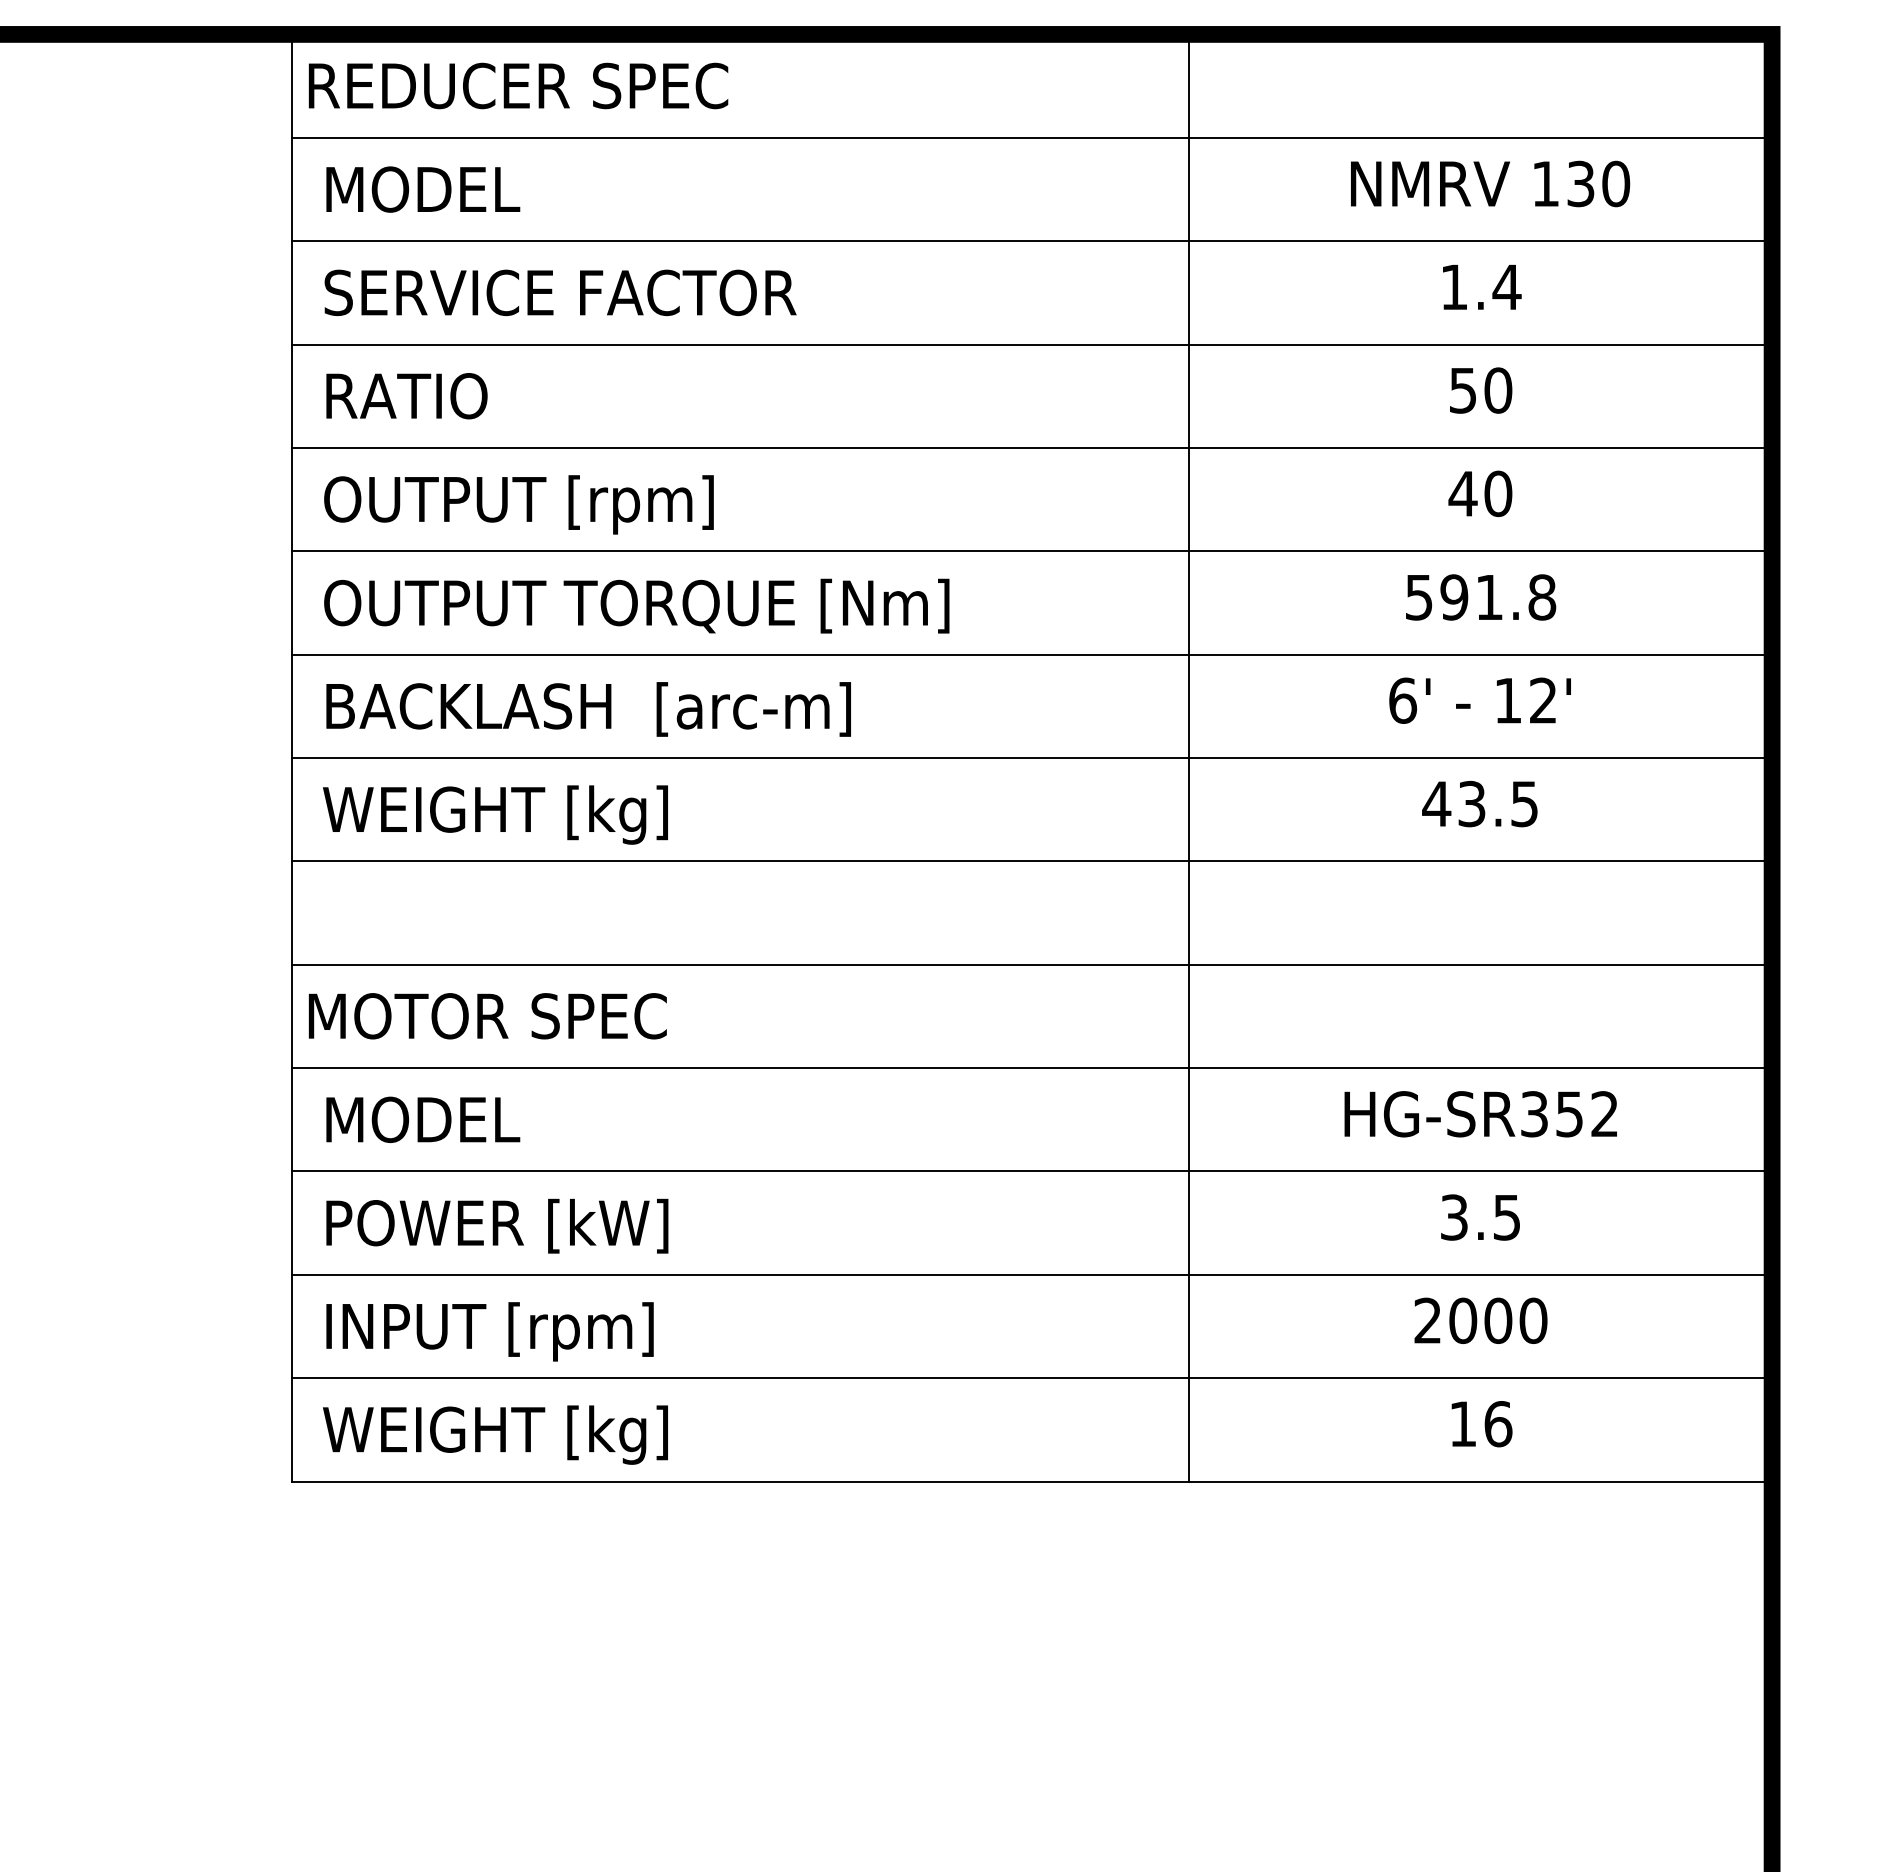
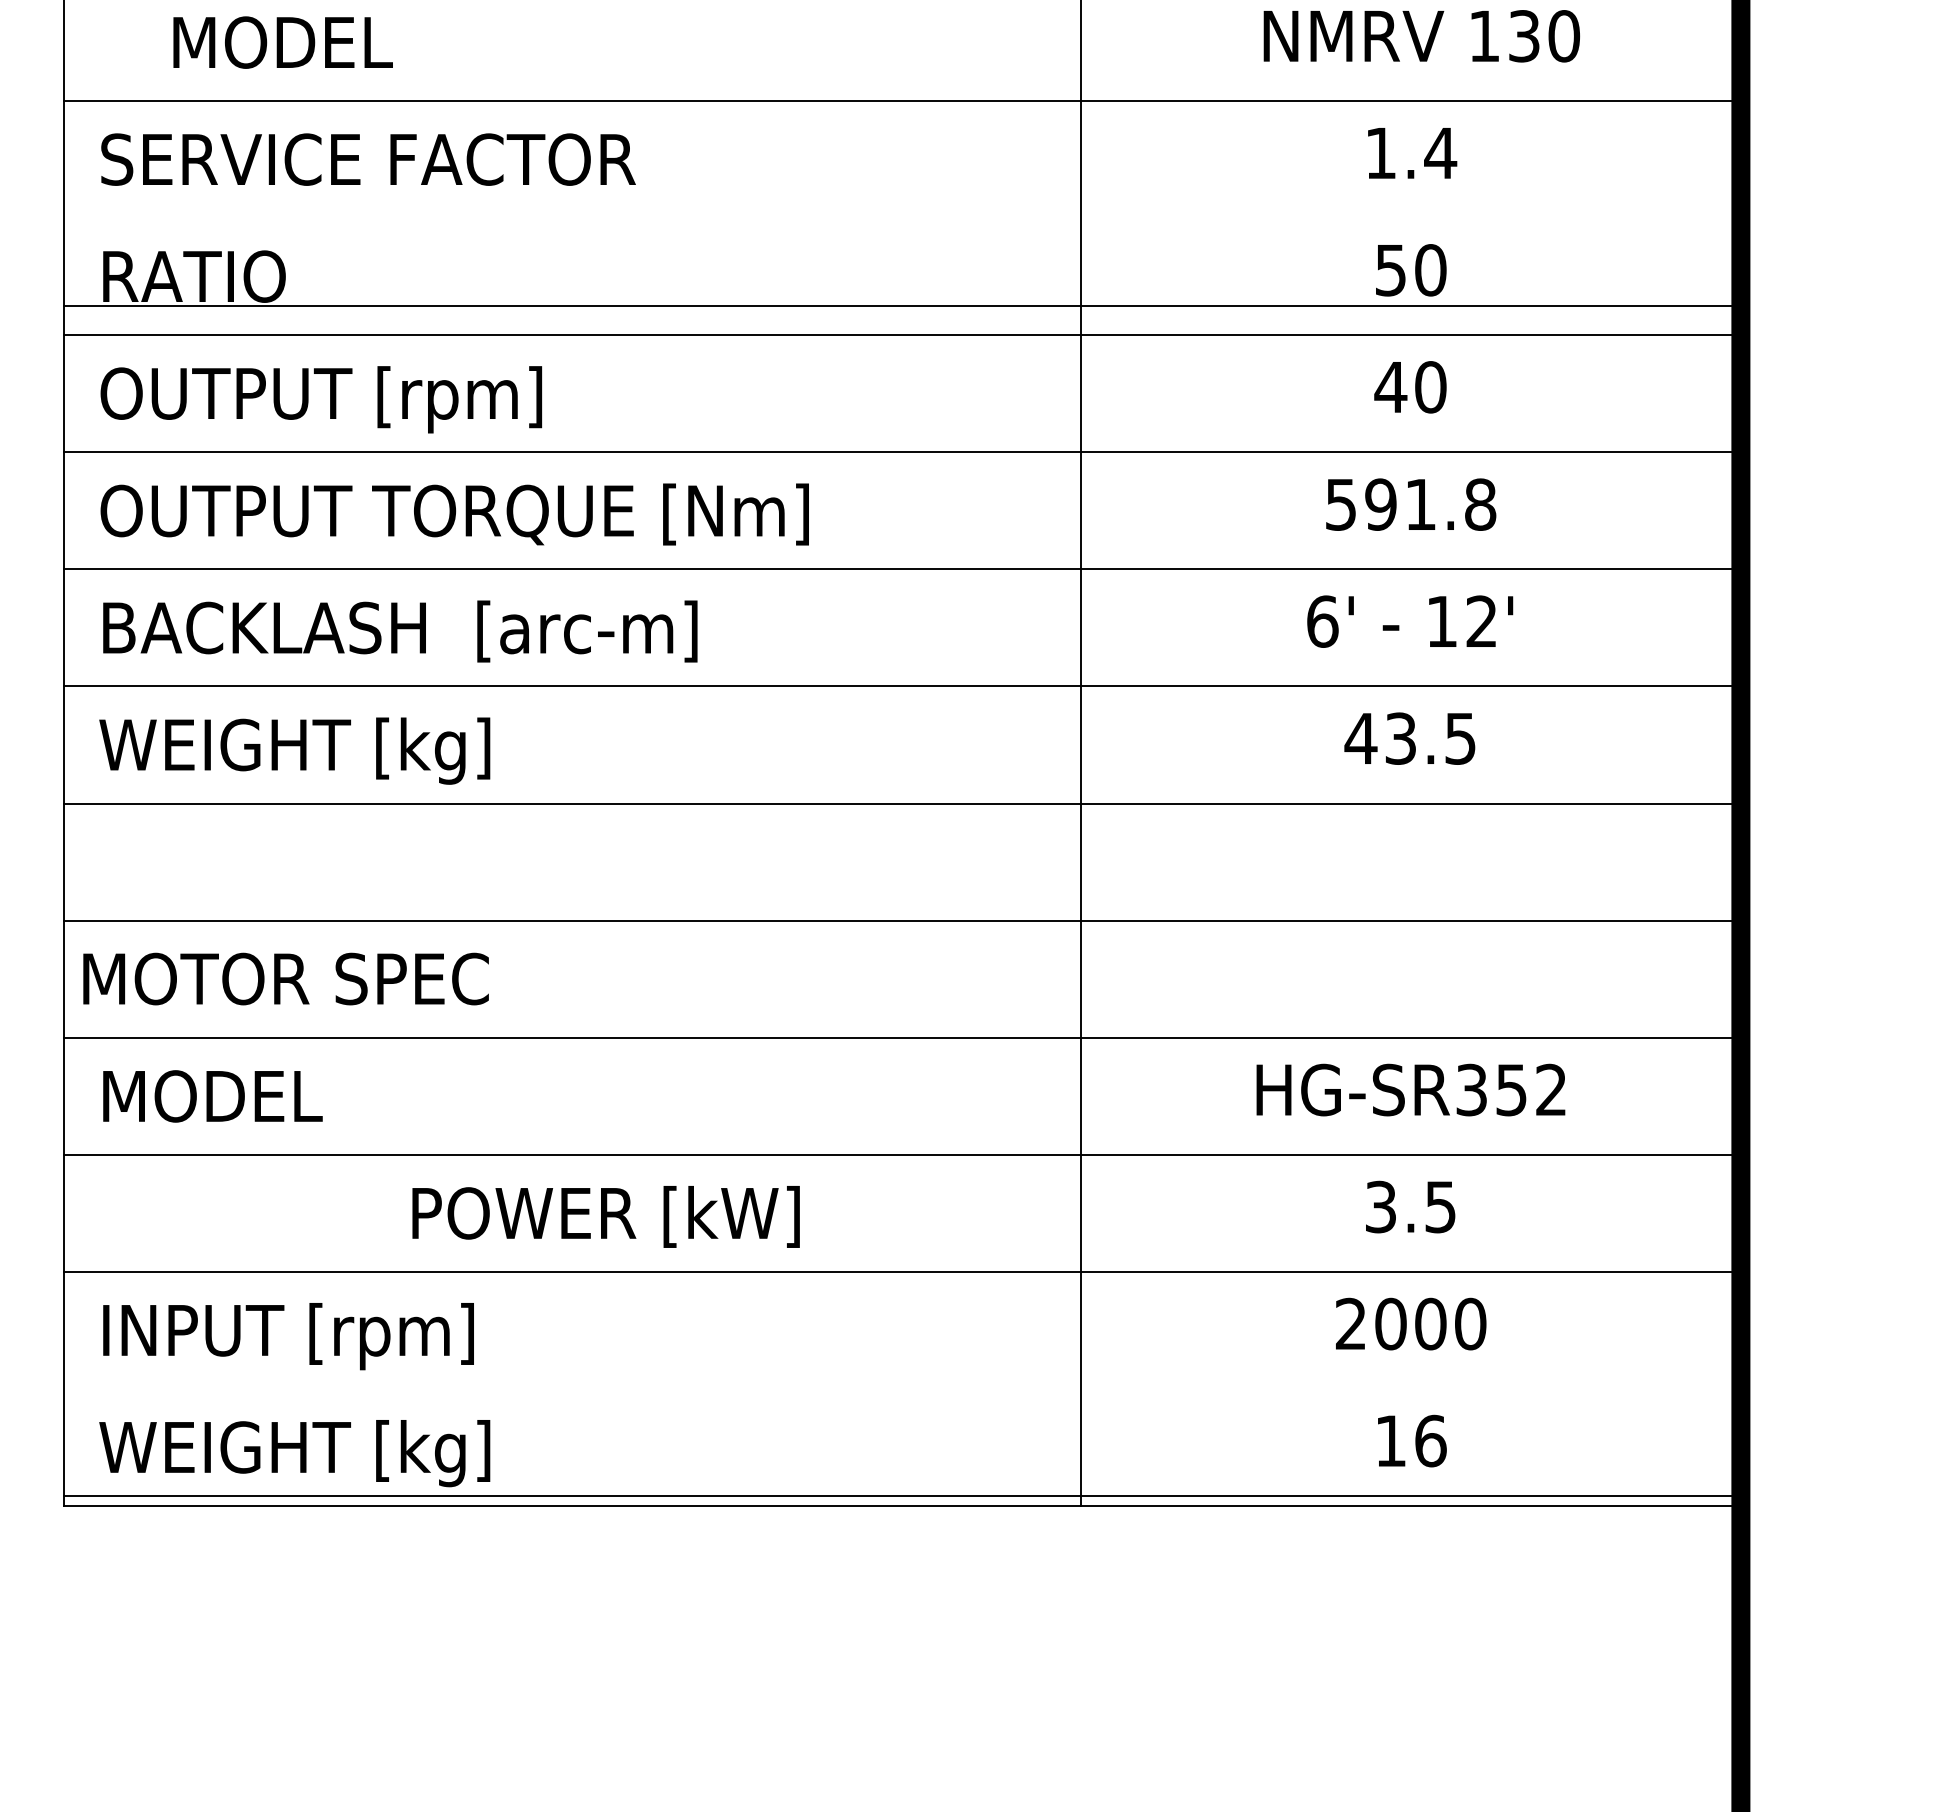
text: (423, 189) -> (283, 42), moved
line: (1031, 344) -> (901, 305), moved
text: (497, 1225) -> (606, 1216), moved
line: (1031, 1378) -> (901, 1495), moved

